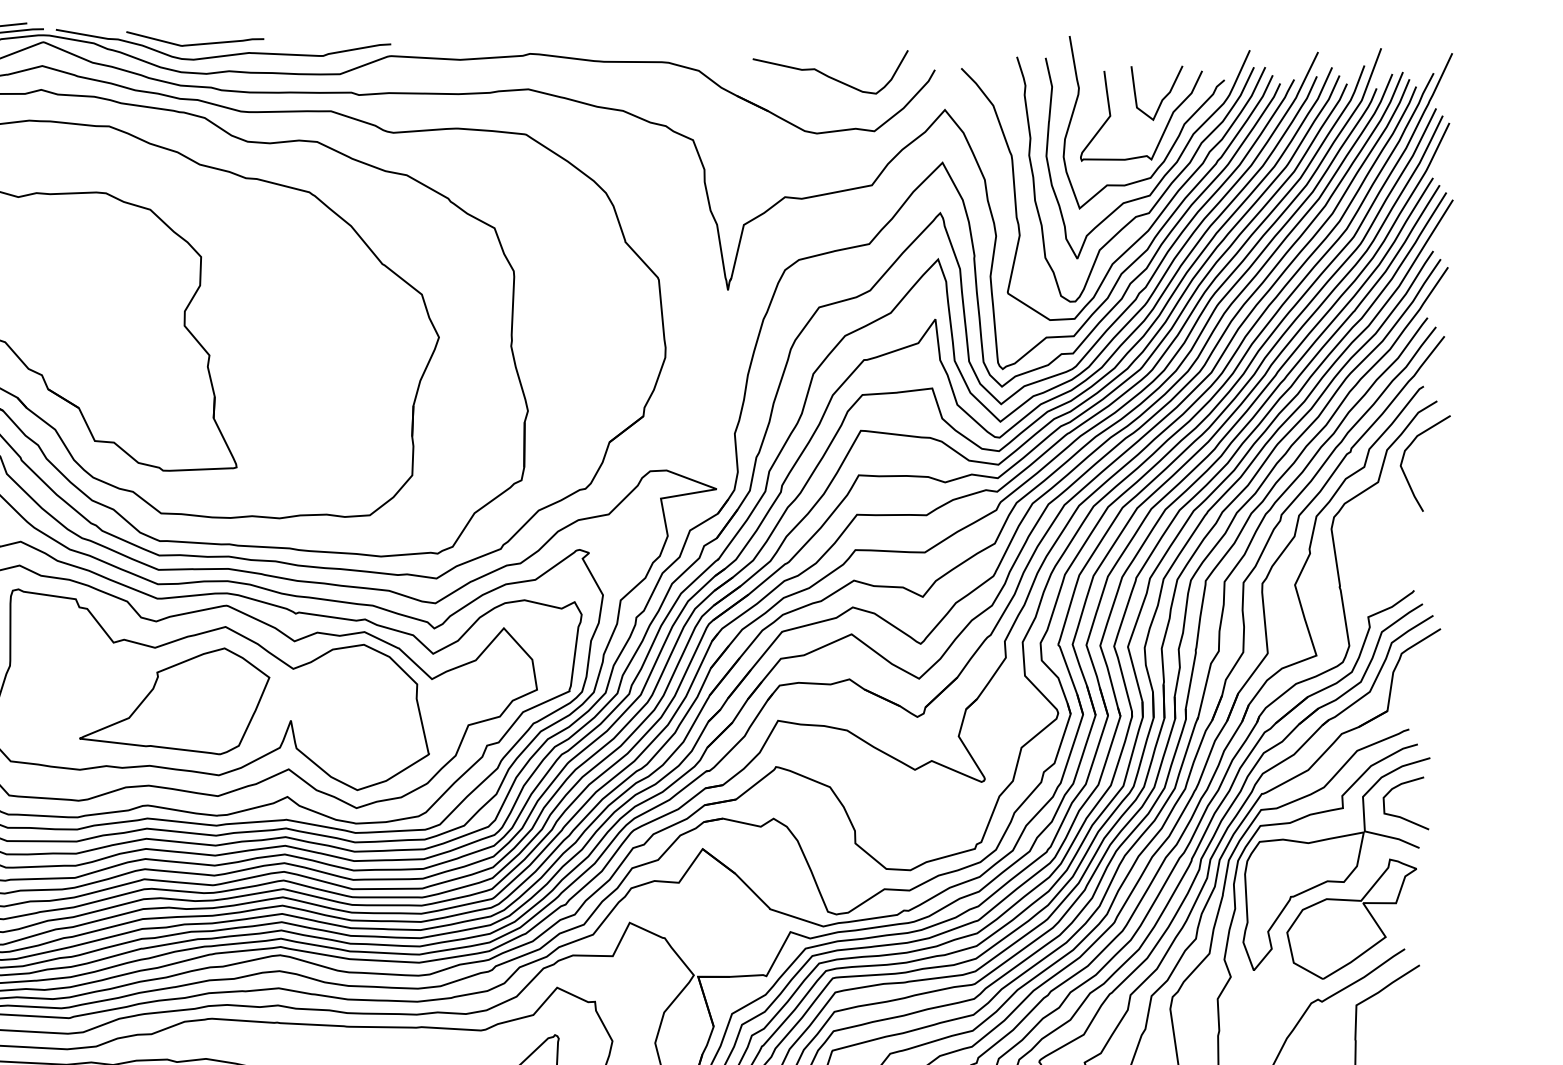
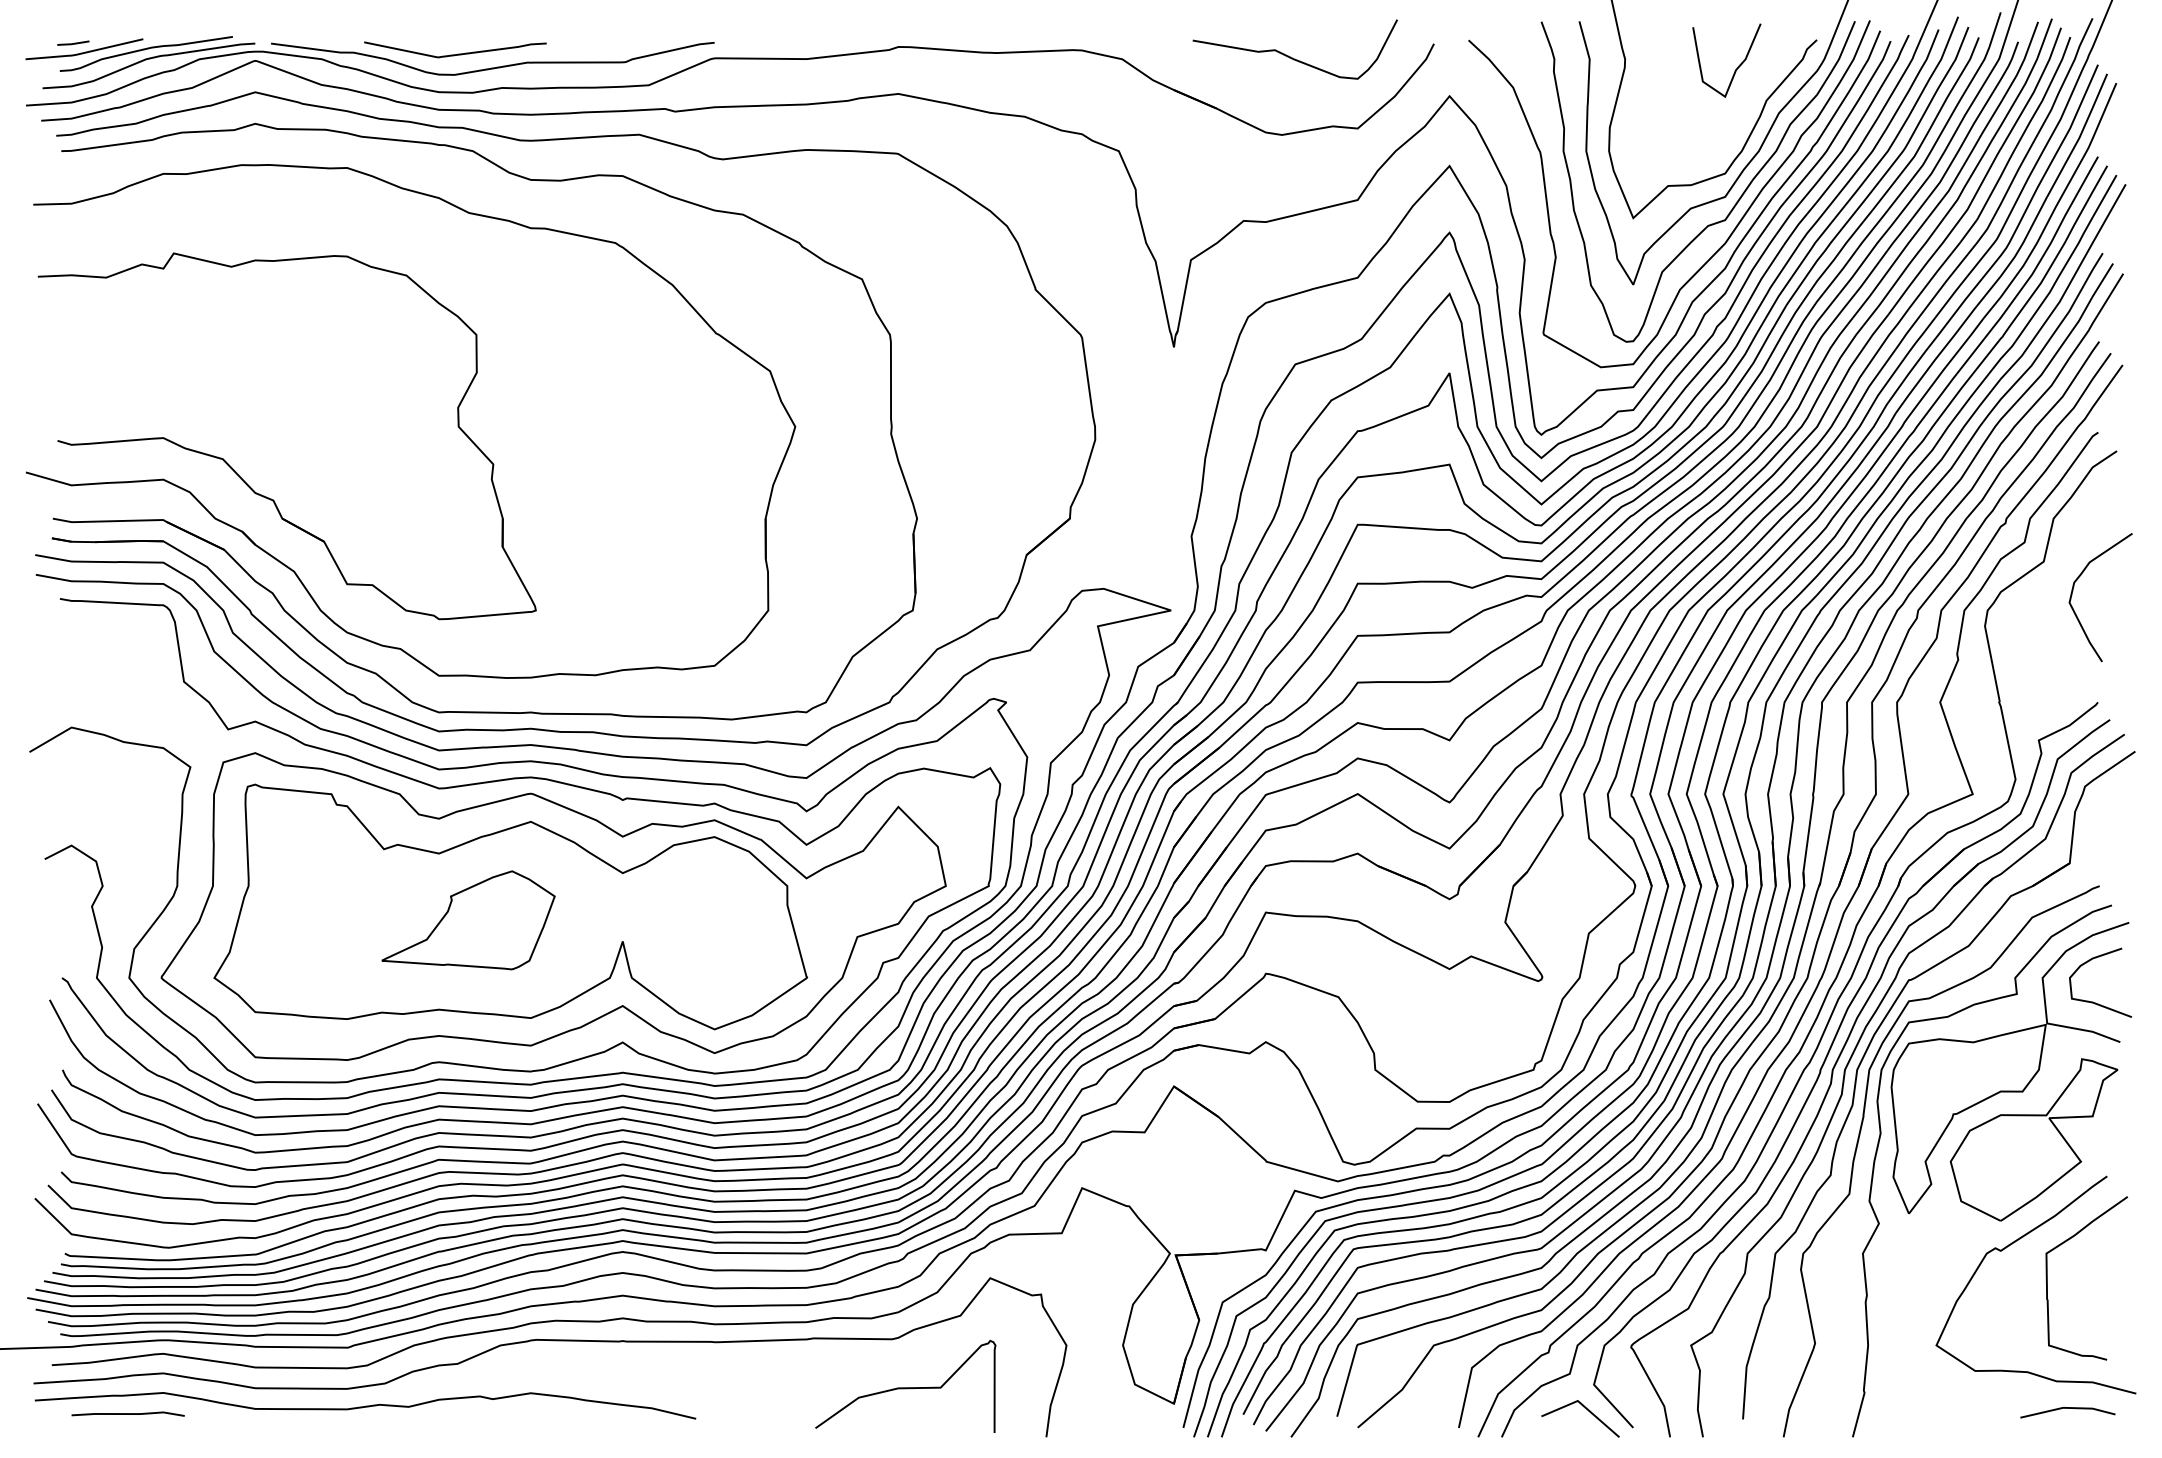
curve: (1166, 125) -> (1742, 103), removed
curve: (1404, 457) -> (2073, 591), moved
part: (175, 699) -> (468, 920), size x0.7

